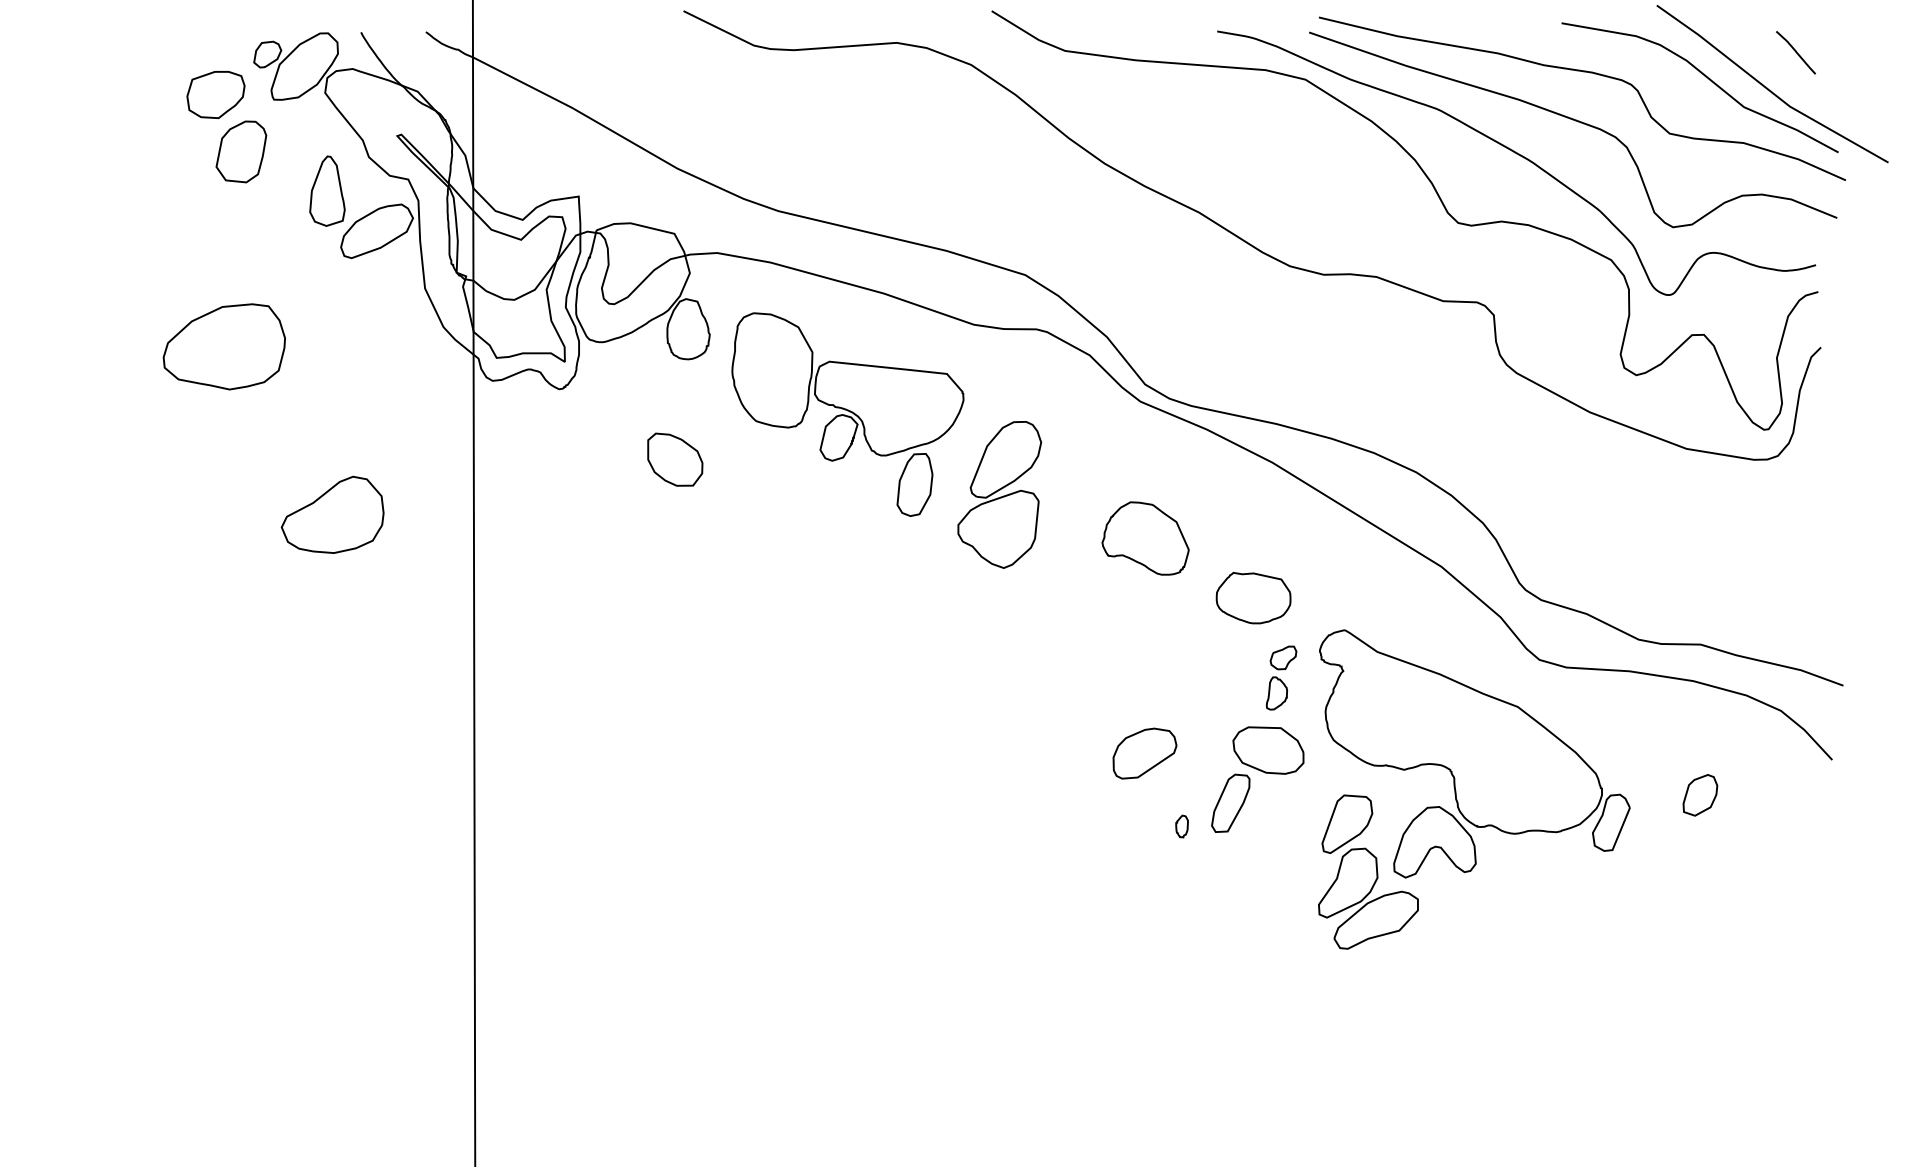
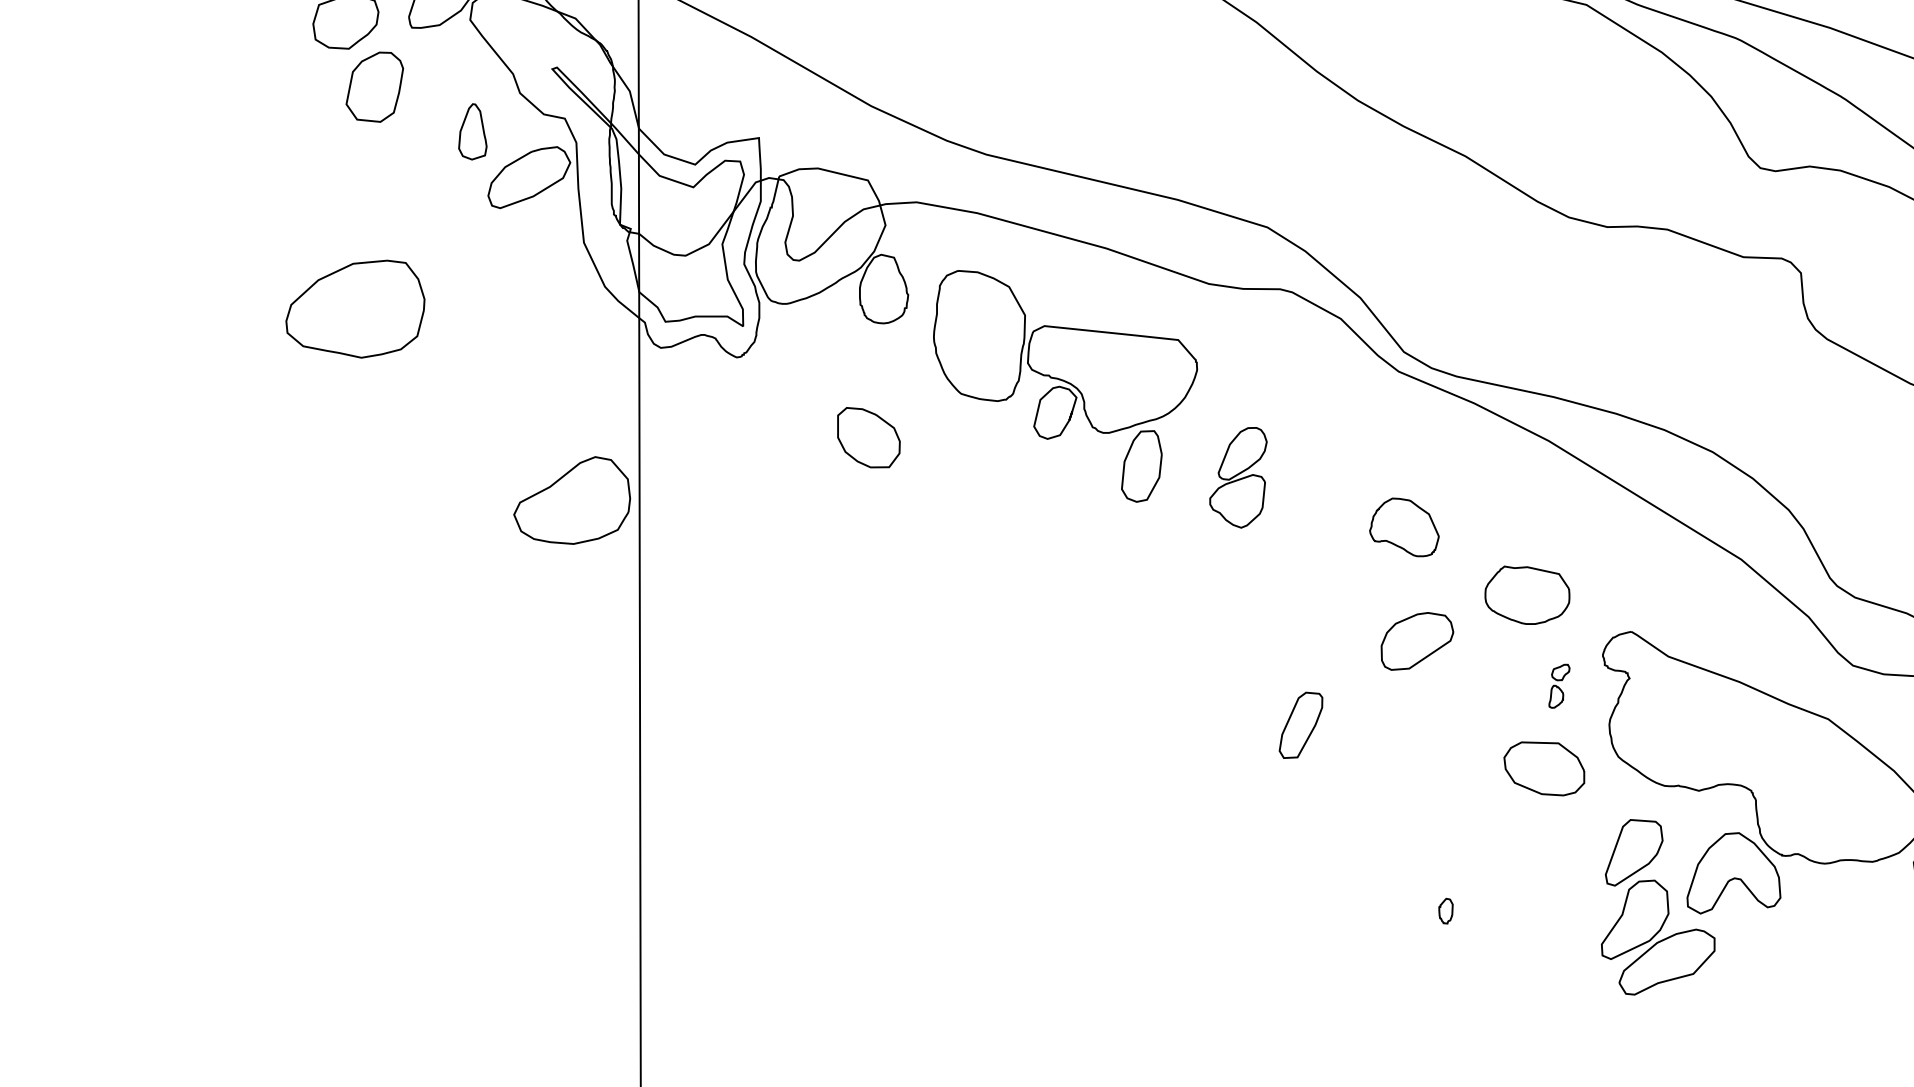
part: (327, 190) -> (472, 131), size x0.7
part: (999, 494) -> (1238, 477), size x0.6
part: (332, 514) -> (571, 500), moved
part: (1145, 538) -> (1404, 527), size x0.7
part: (1281, 677) -> (1559, 685), size x0.6
part: (1144, 753) -> (1416, 641), moved
part: (1230, 802) -> (1300, 724), moved
part: (1181, 826) -> (1445, 911), moved

